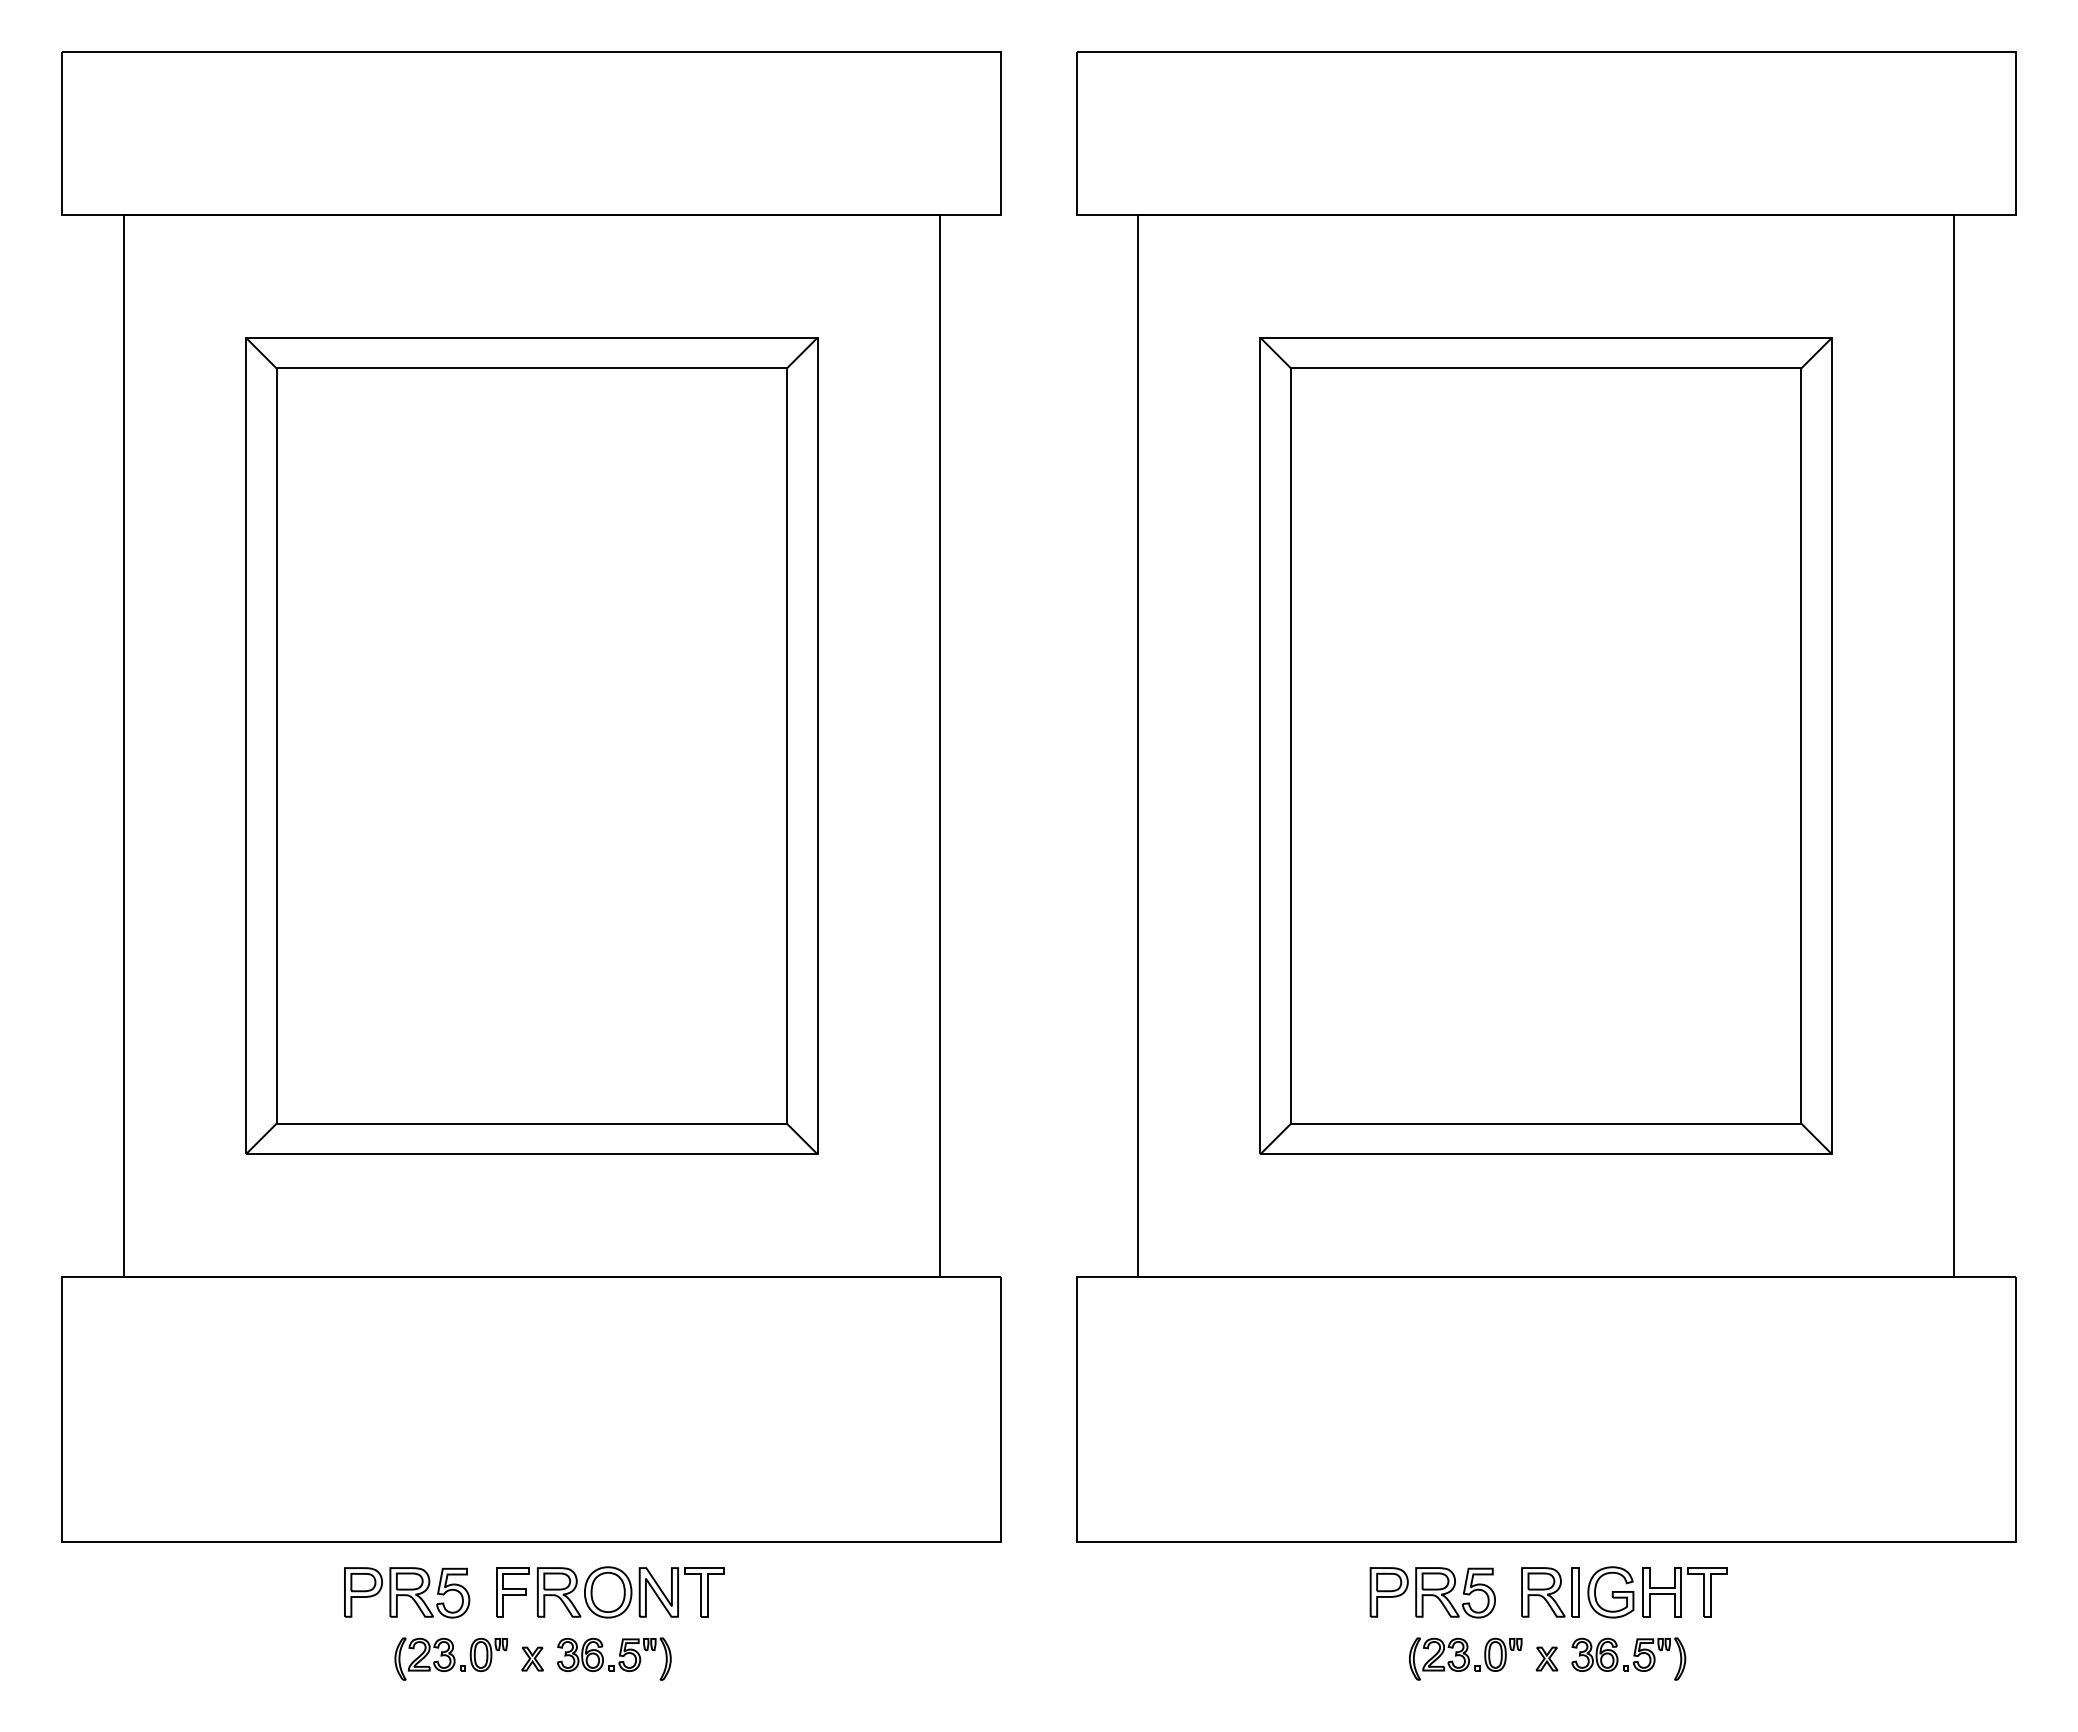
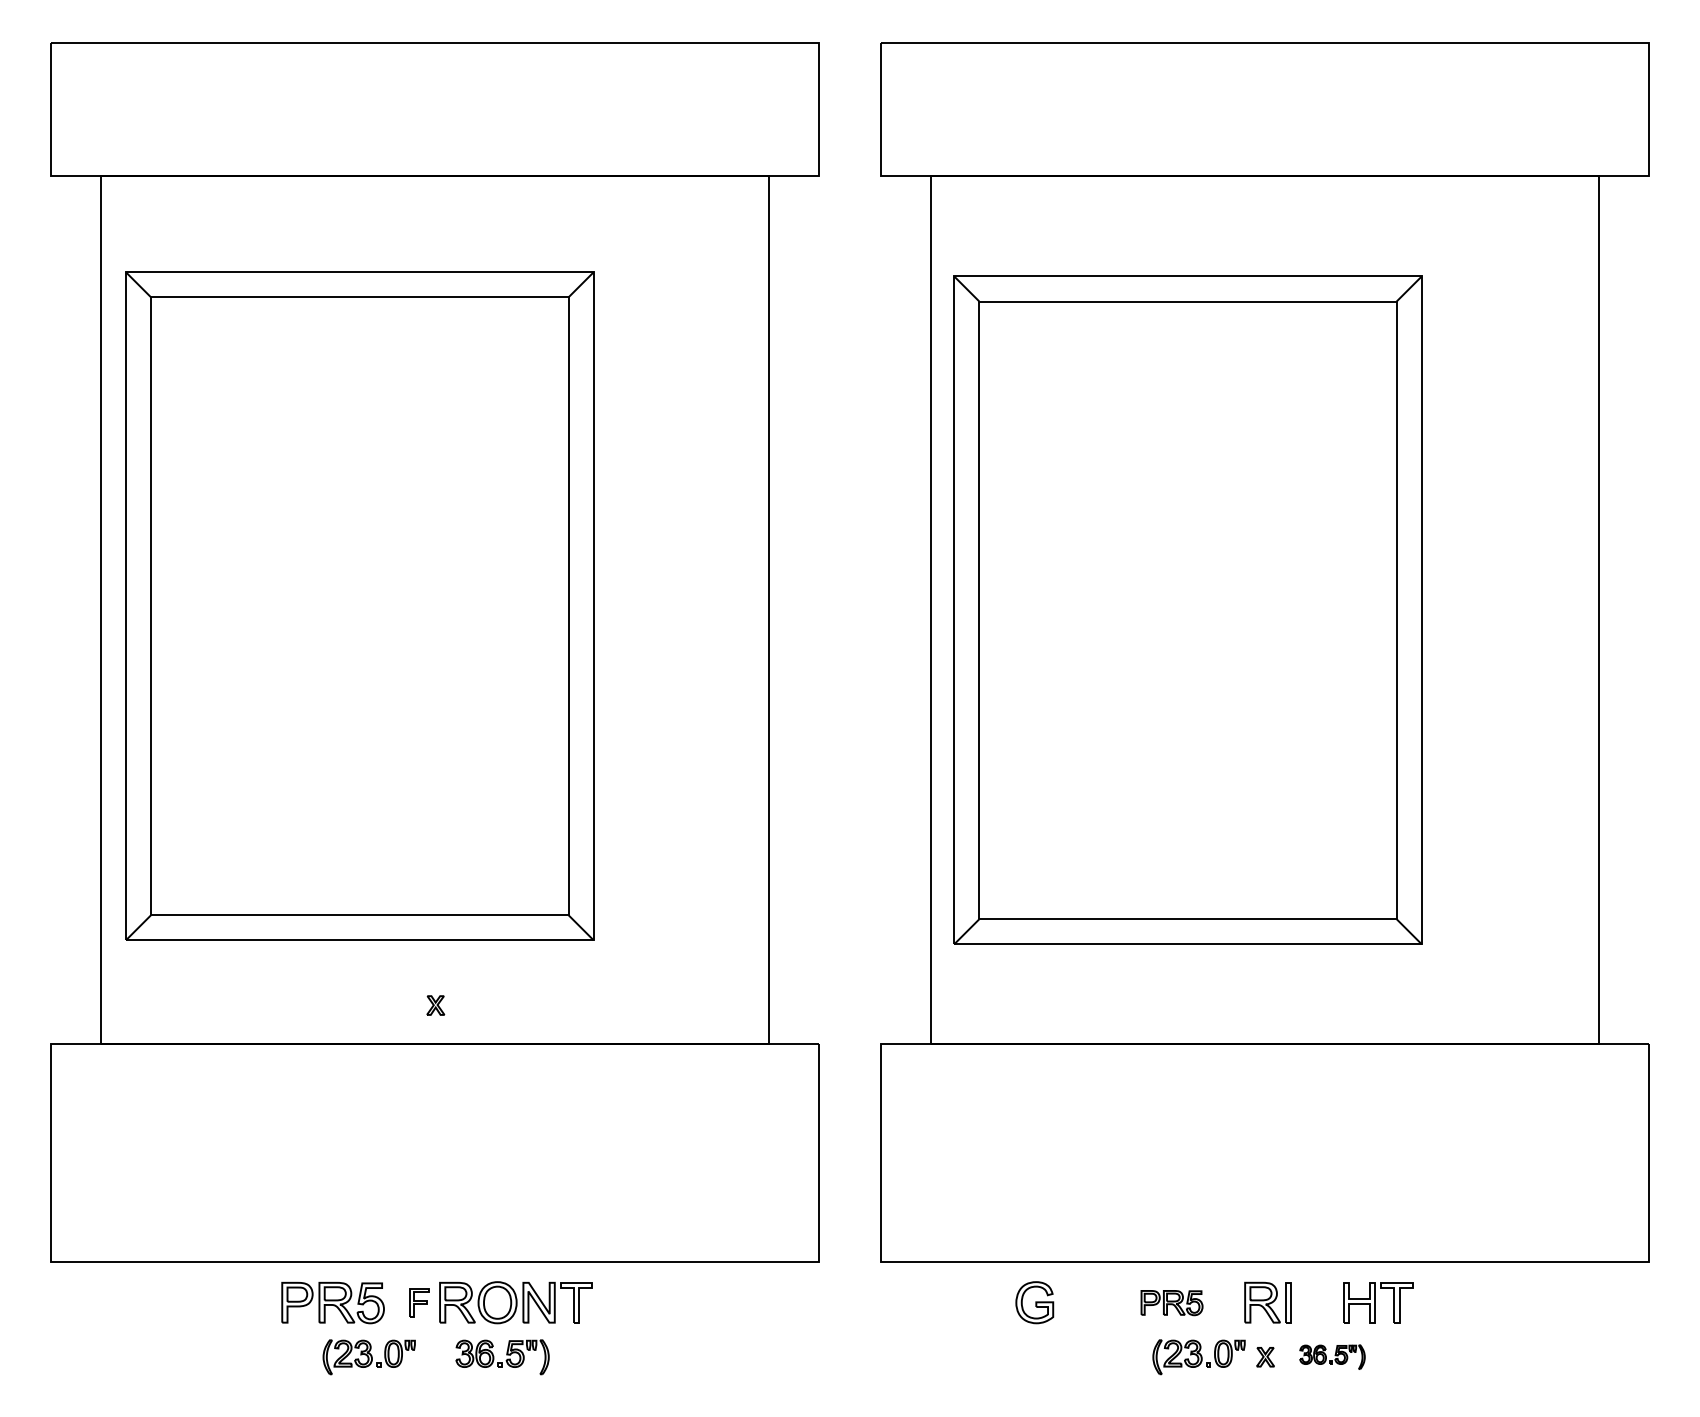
part: (531, 745) -> (359, 605), moved
part: (1545, 745) -> (1187, 609), moved
part: (512, 1592) -> (419, 1302), size x0.7
part: (1432, 1592) -> (1171, 1302), size x0.6
part: (1610, 1592) -> (1034, 1302), moved
part: (532, 1658) -> (435, 1005), moved
part: (1628, 1658) -> (1332, 1356), size x0.7

